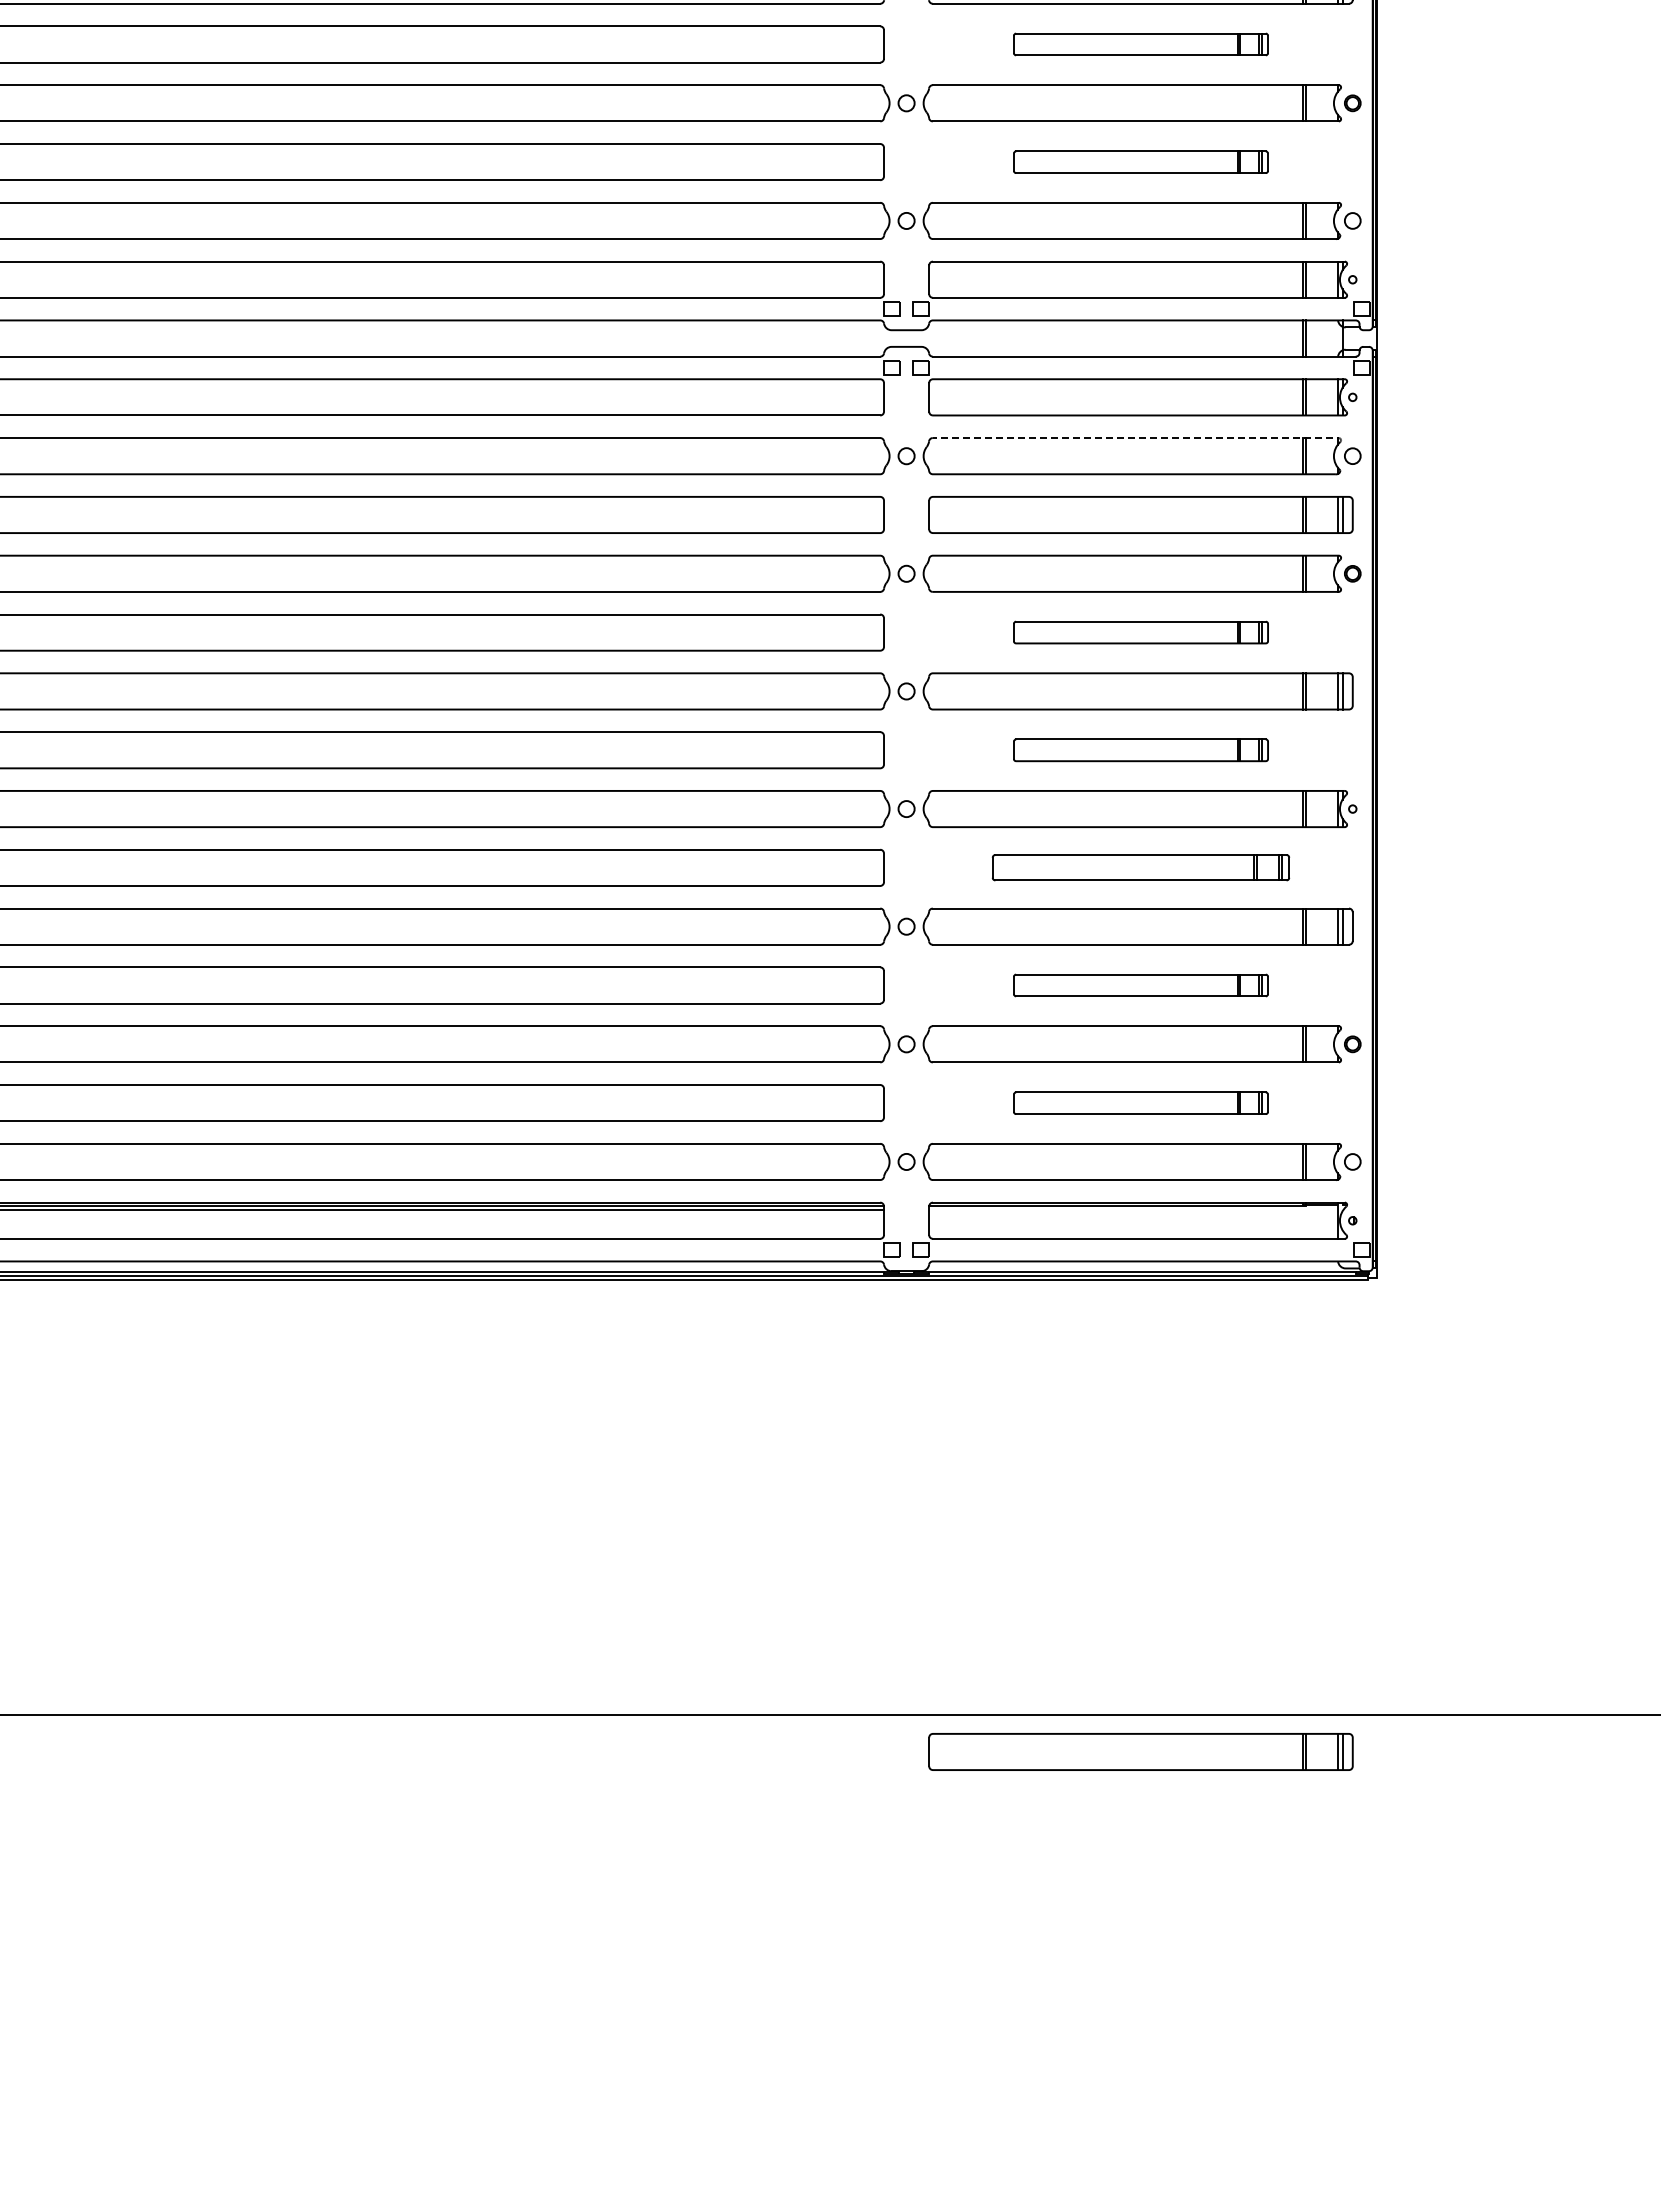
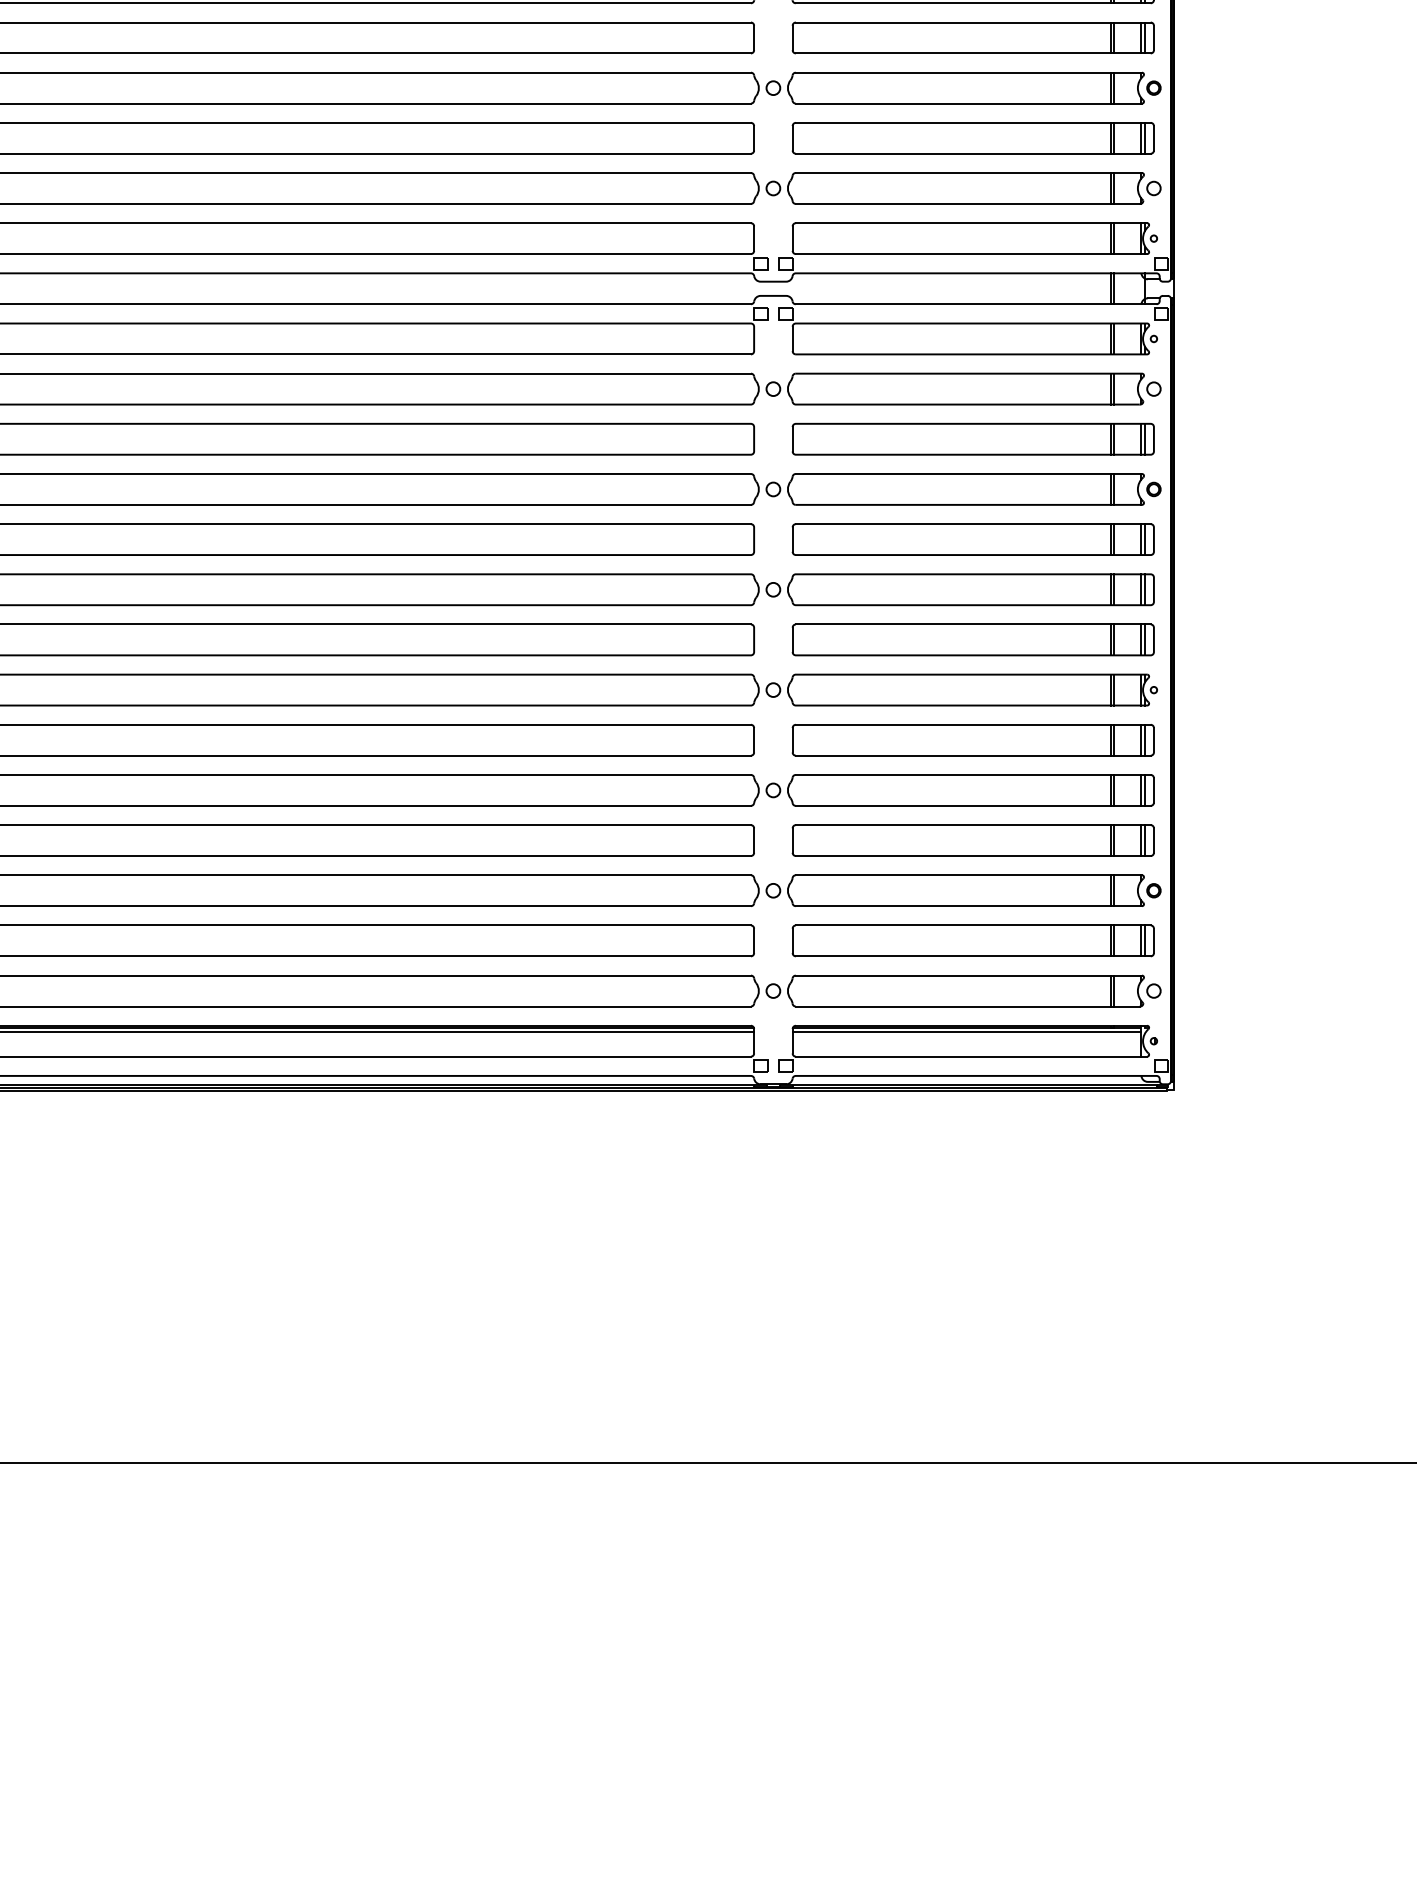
part: (1140, 44) -> (972, 37), size x1.67
part: (1140, 162) -> (972, 138), size x1.67
line: (1143, 438) -> (975, 374), dashed -> solid
part: (1140, 632) -> (972, 539), size x1.67
part: (1140, 750) -> (972, 640), size x1.67
part: (1140, 867) -> (972, 739), size x1.43
part: (1140, 985) -> (972, 840), size x1.67
part: (1140, 1103) -> (972, 941), size x1.67
line: (1133, 1209) -> (966, 1031), added
part: (1140, 1751) -> (972, 1493), removed

